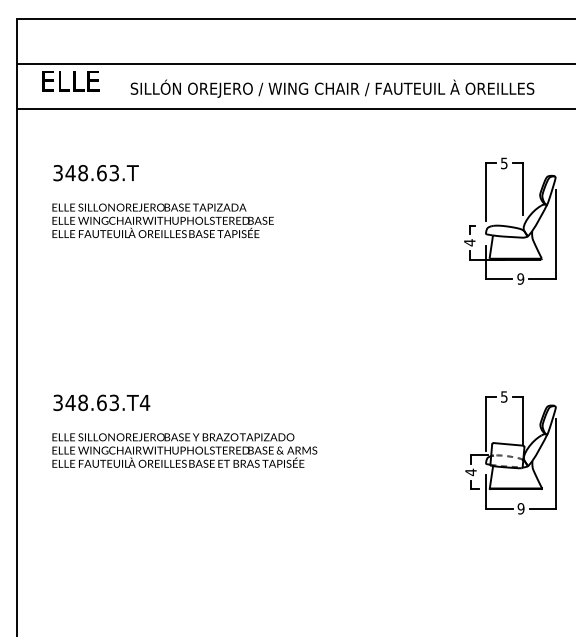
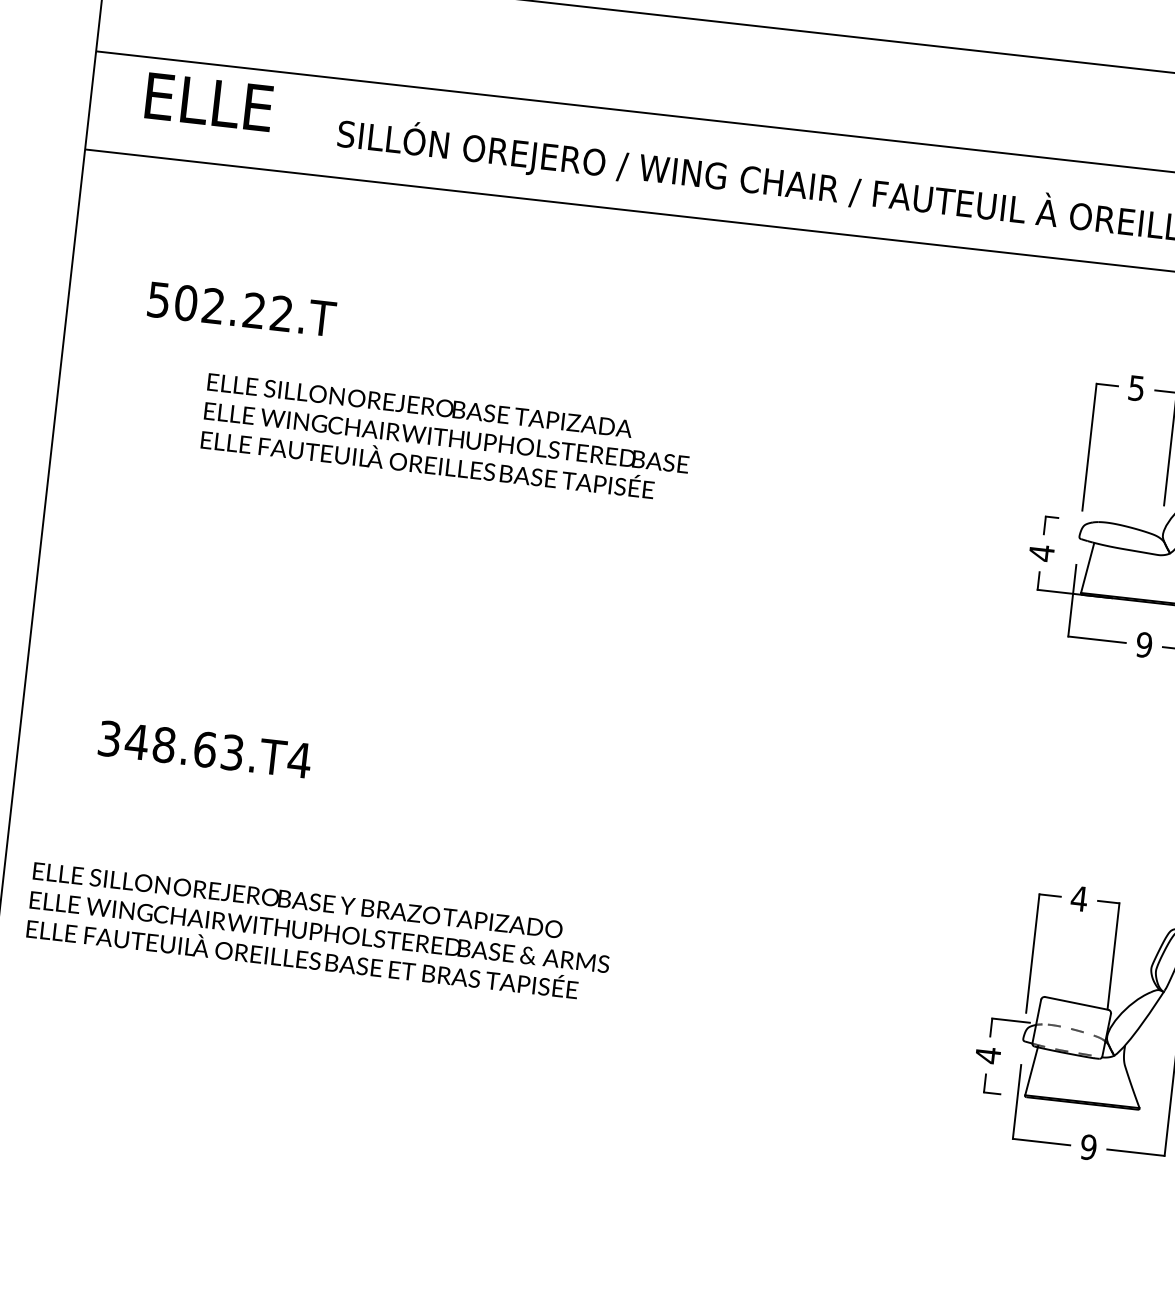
text: (85, 173) -> (218, 307), 348.63.T -> 502.22.T
text: (162, 220) -> (445, 437), moved
text: (503, 396) -> (1077, 897), 5 -> 4
text: (101, 402) -> (204, 748), moved
text: (184, 450) -> (318, 931), moved

